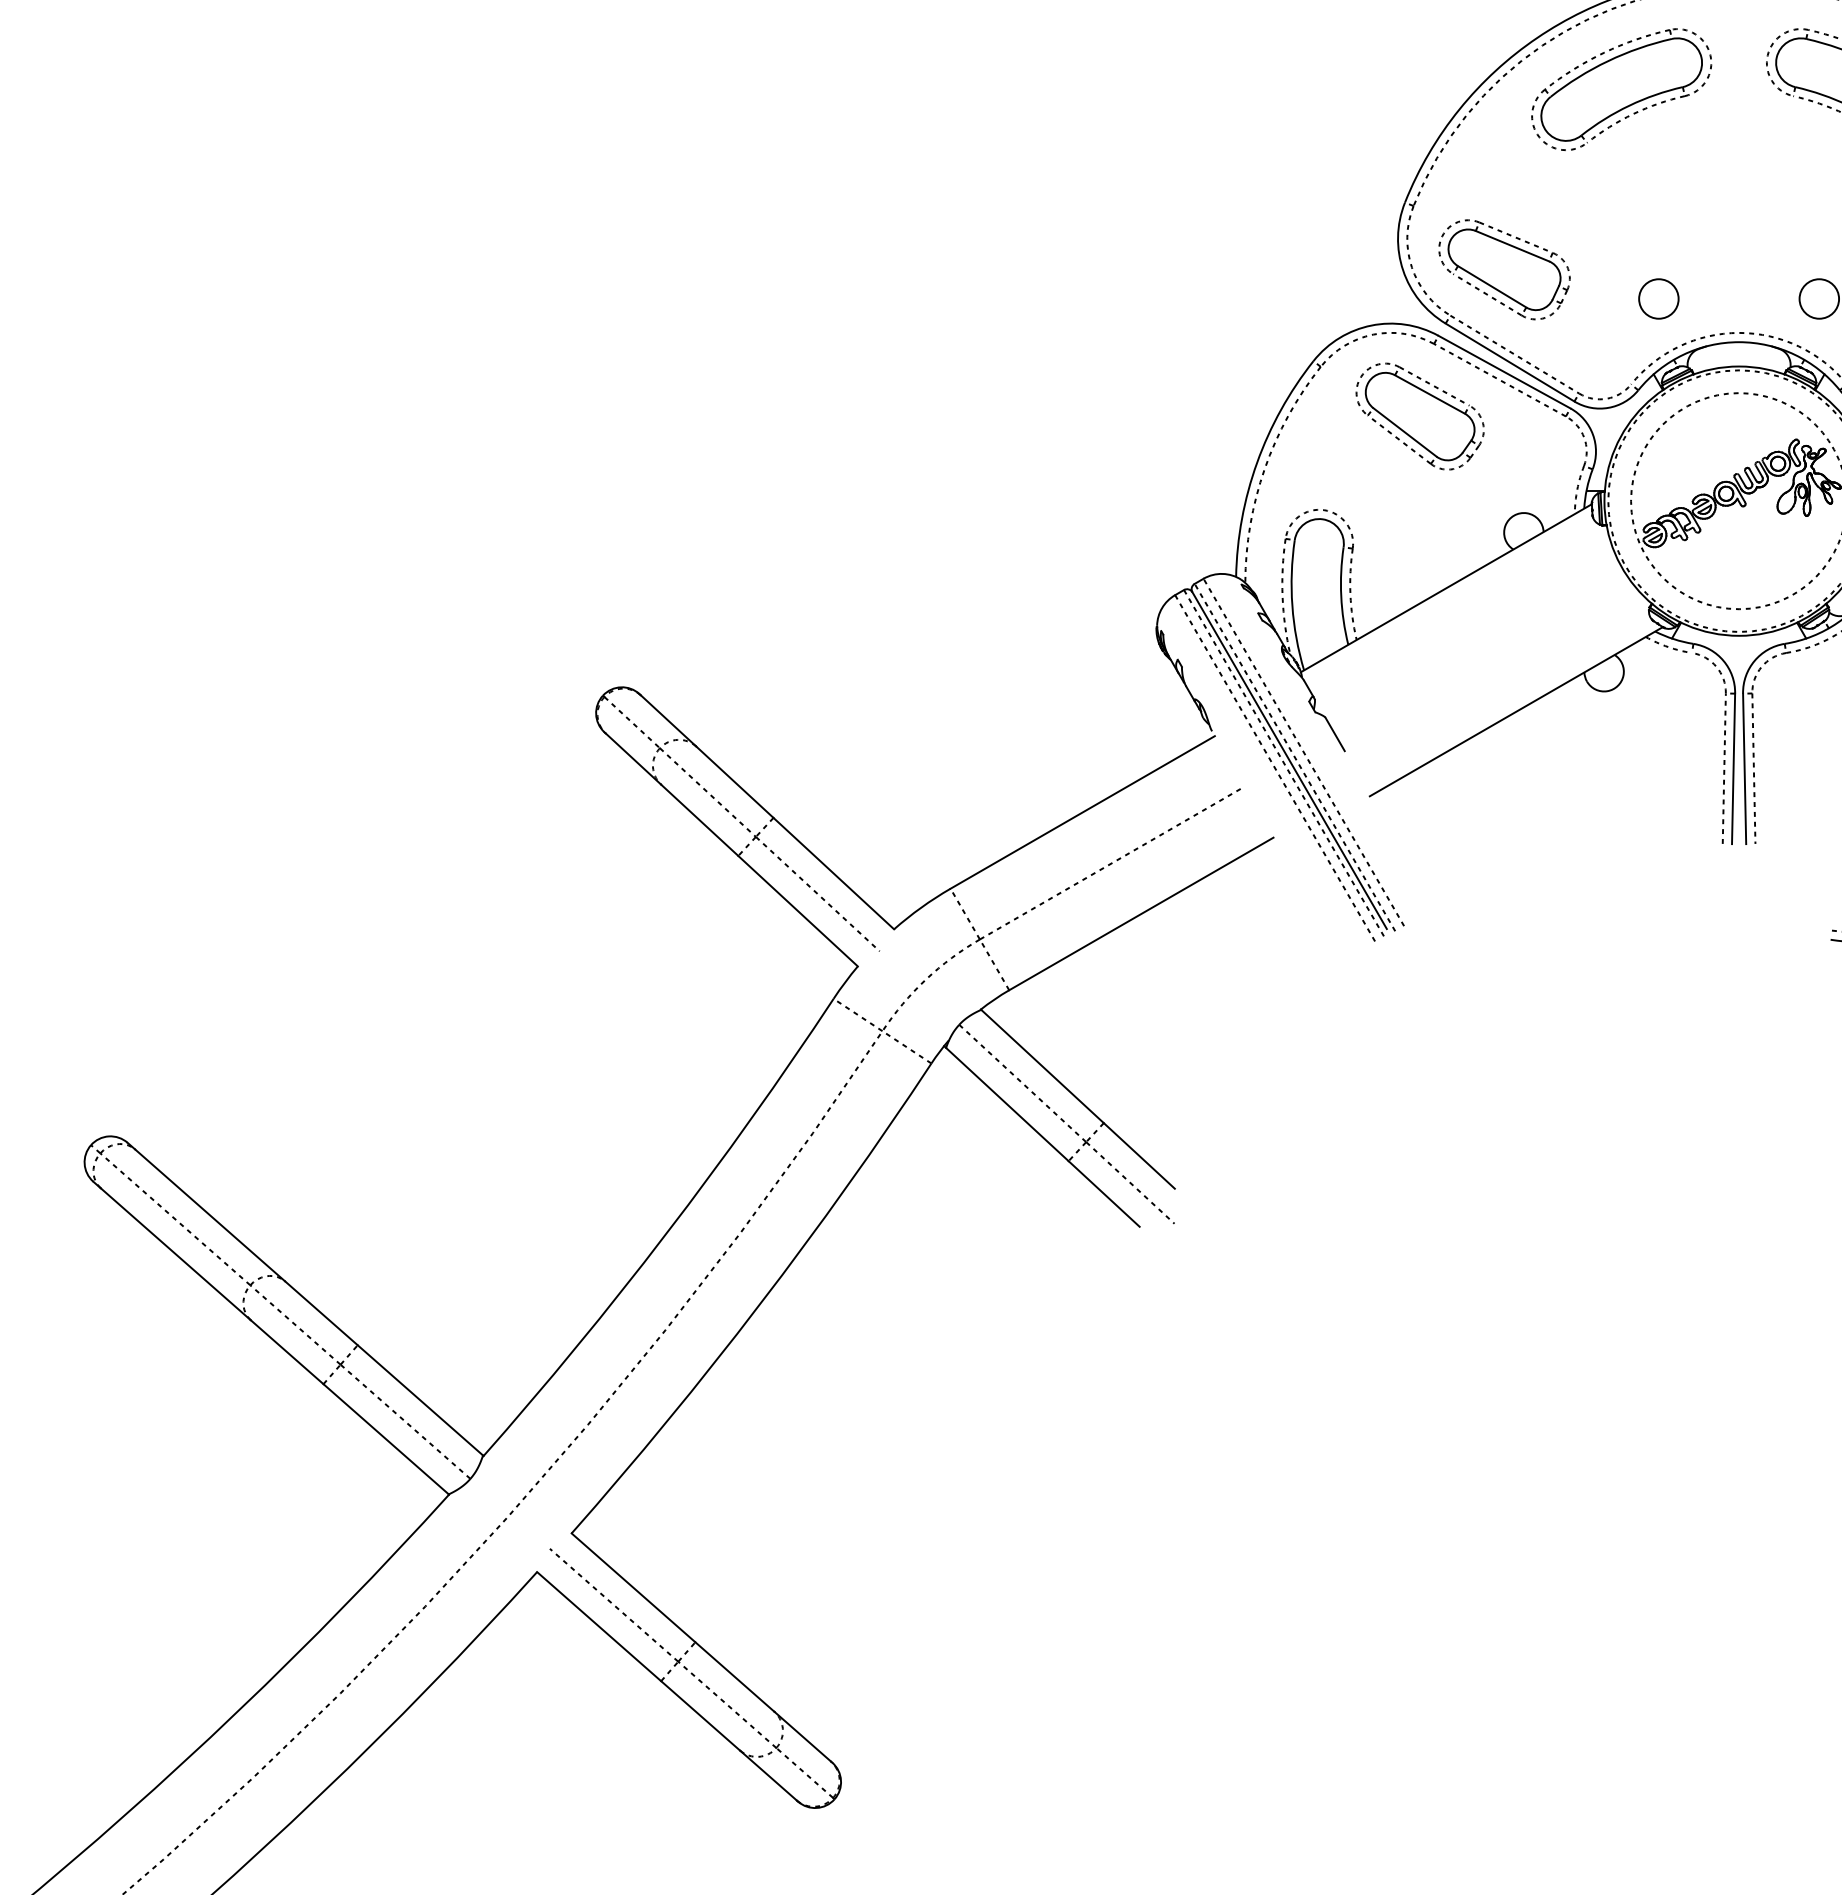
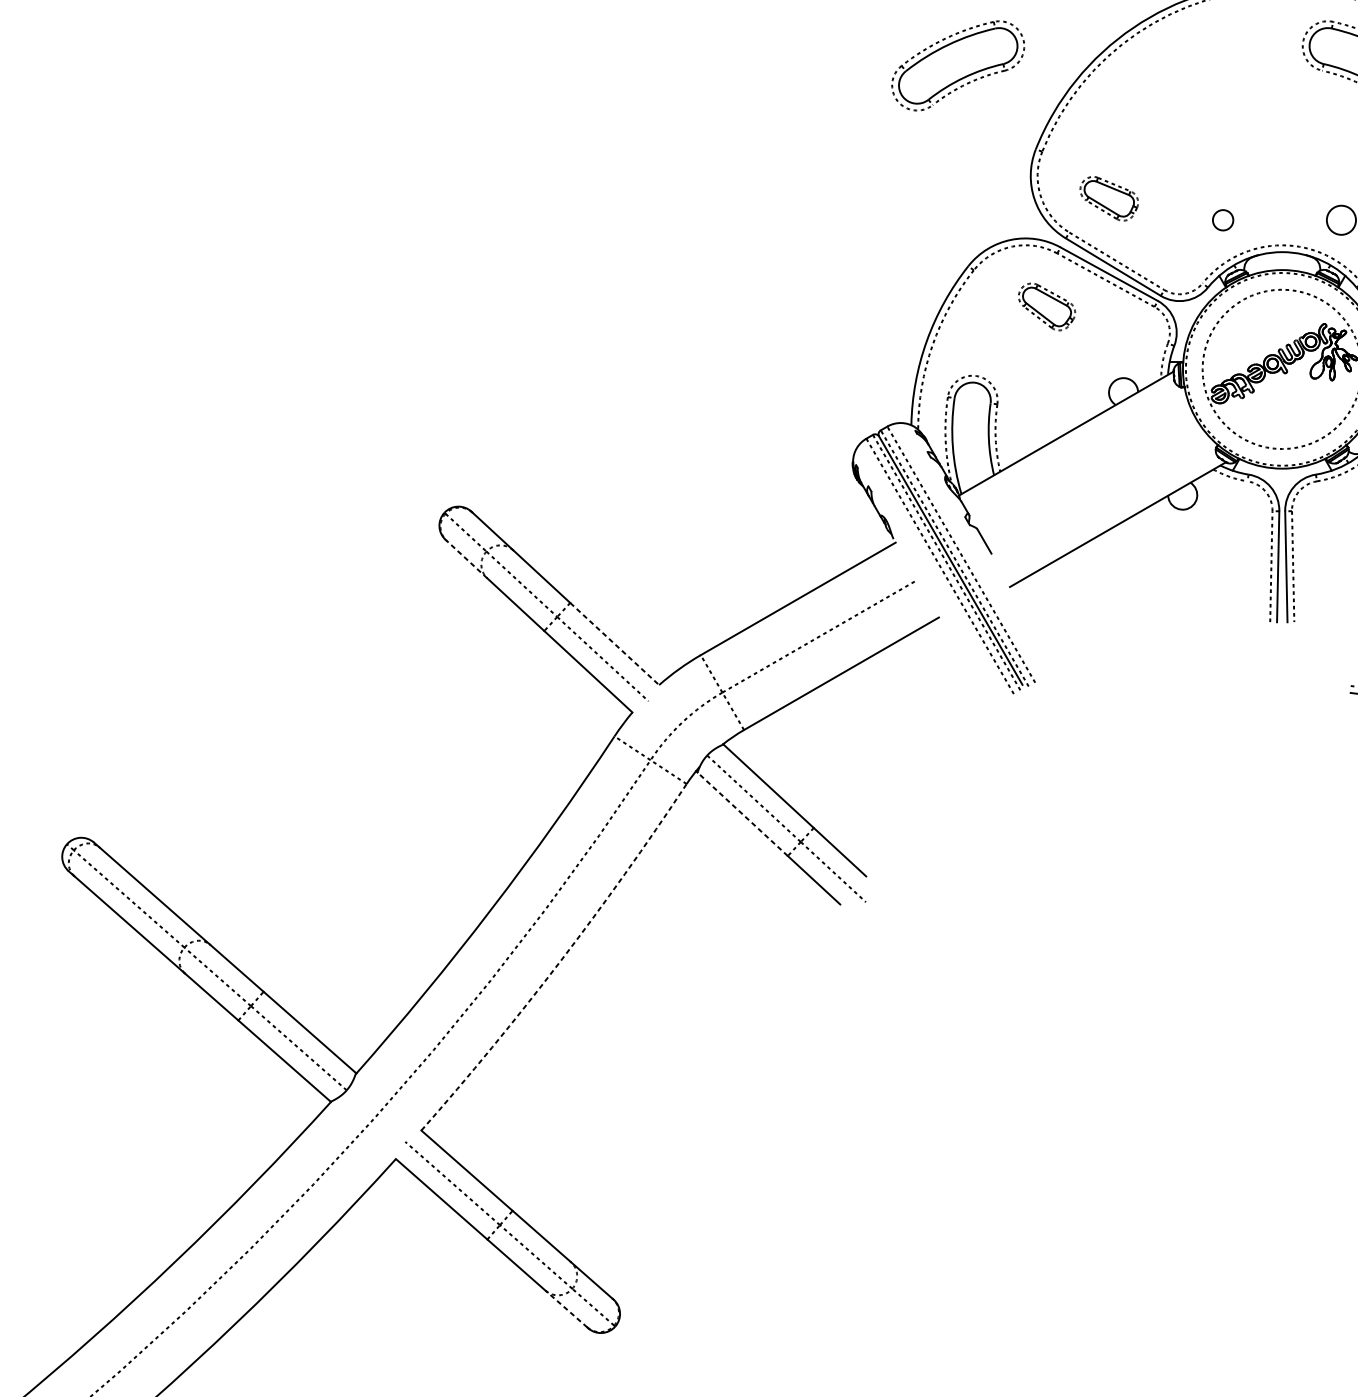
part: (1621, 89) -> (958, 65), moved
part: (1504, 269) -> (1109, 198), size x0.6
circle: (1658, 298) -> (1222, 219), size x0.7
part: (1419, 416) -> (1046, 306), size x0.6
line: (633, 758) -> (466, 559), solid -> dashed
line: (834, 873) -> (615, 643), solid -> dashed
line: (1007, 1104) -> (742, 814), solid -> dashed
arc: (759, 1304) -> (559, 961), solid -> dashed
line: (768, 1775) -> (566, 1309), solid -> dashed

